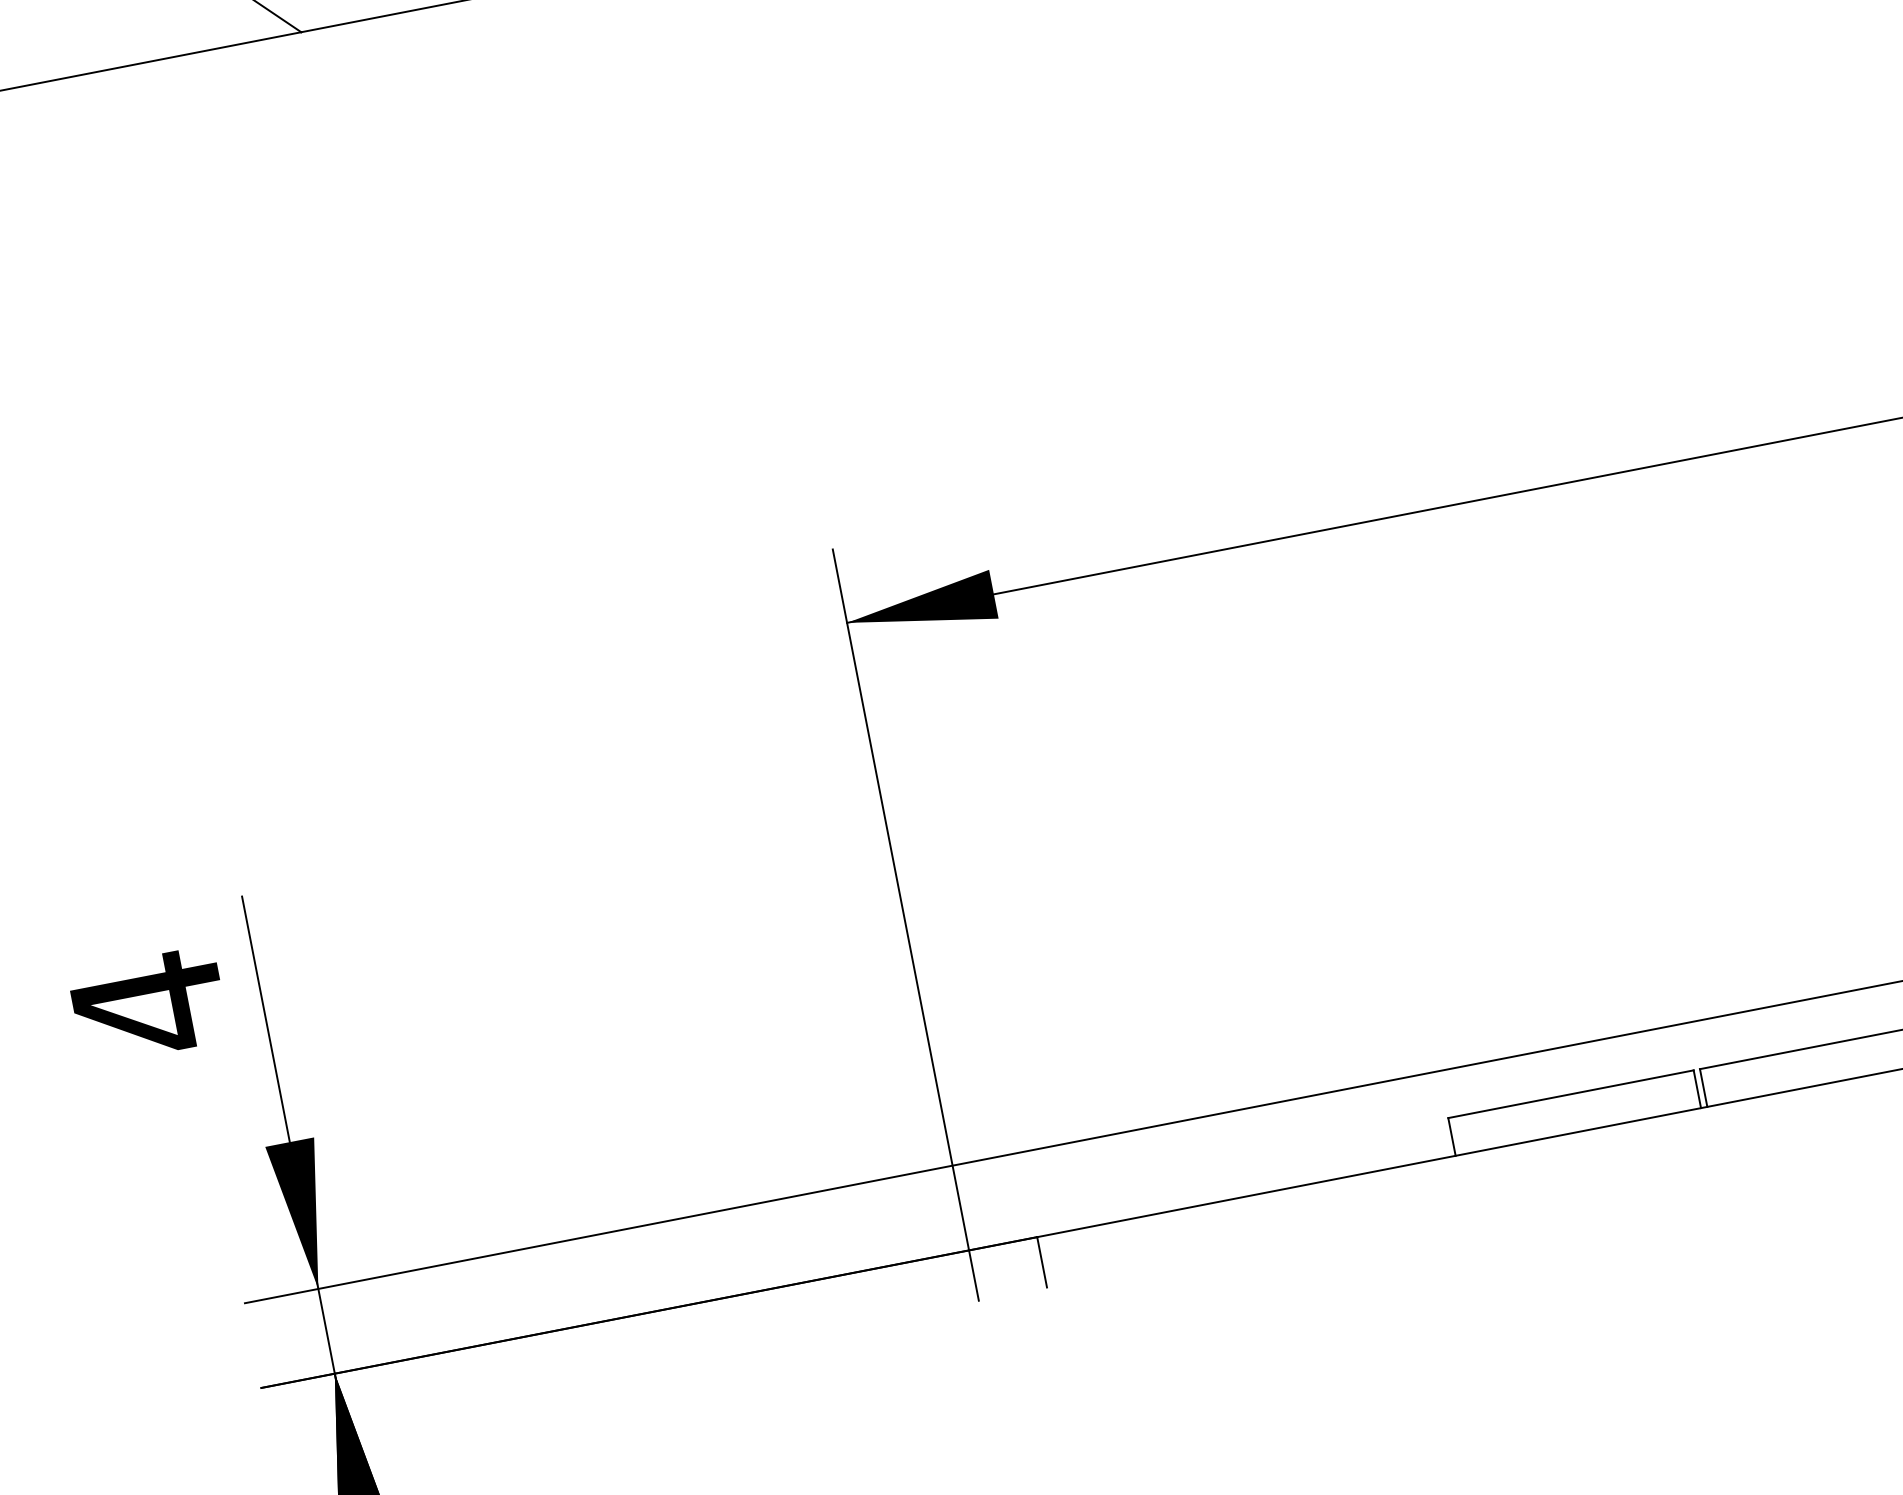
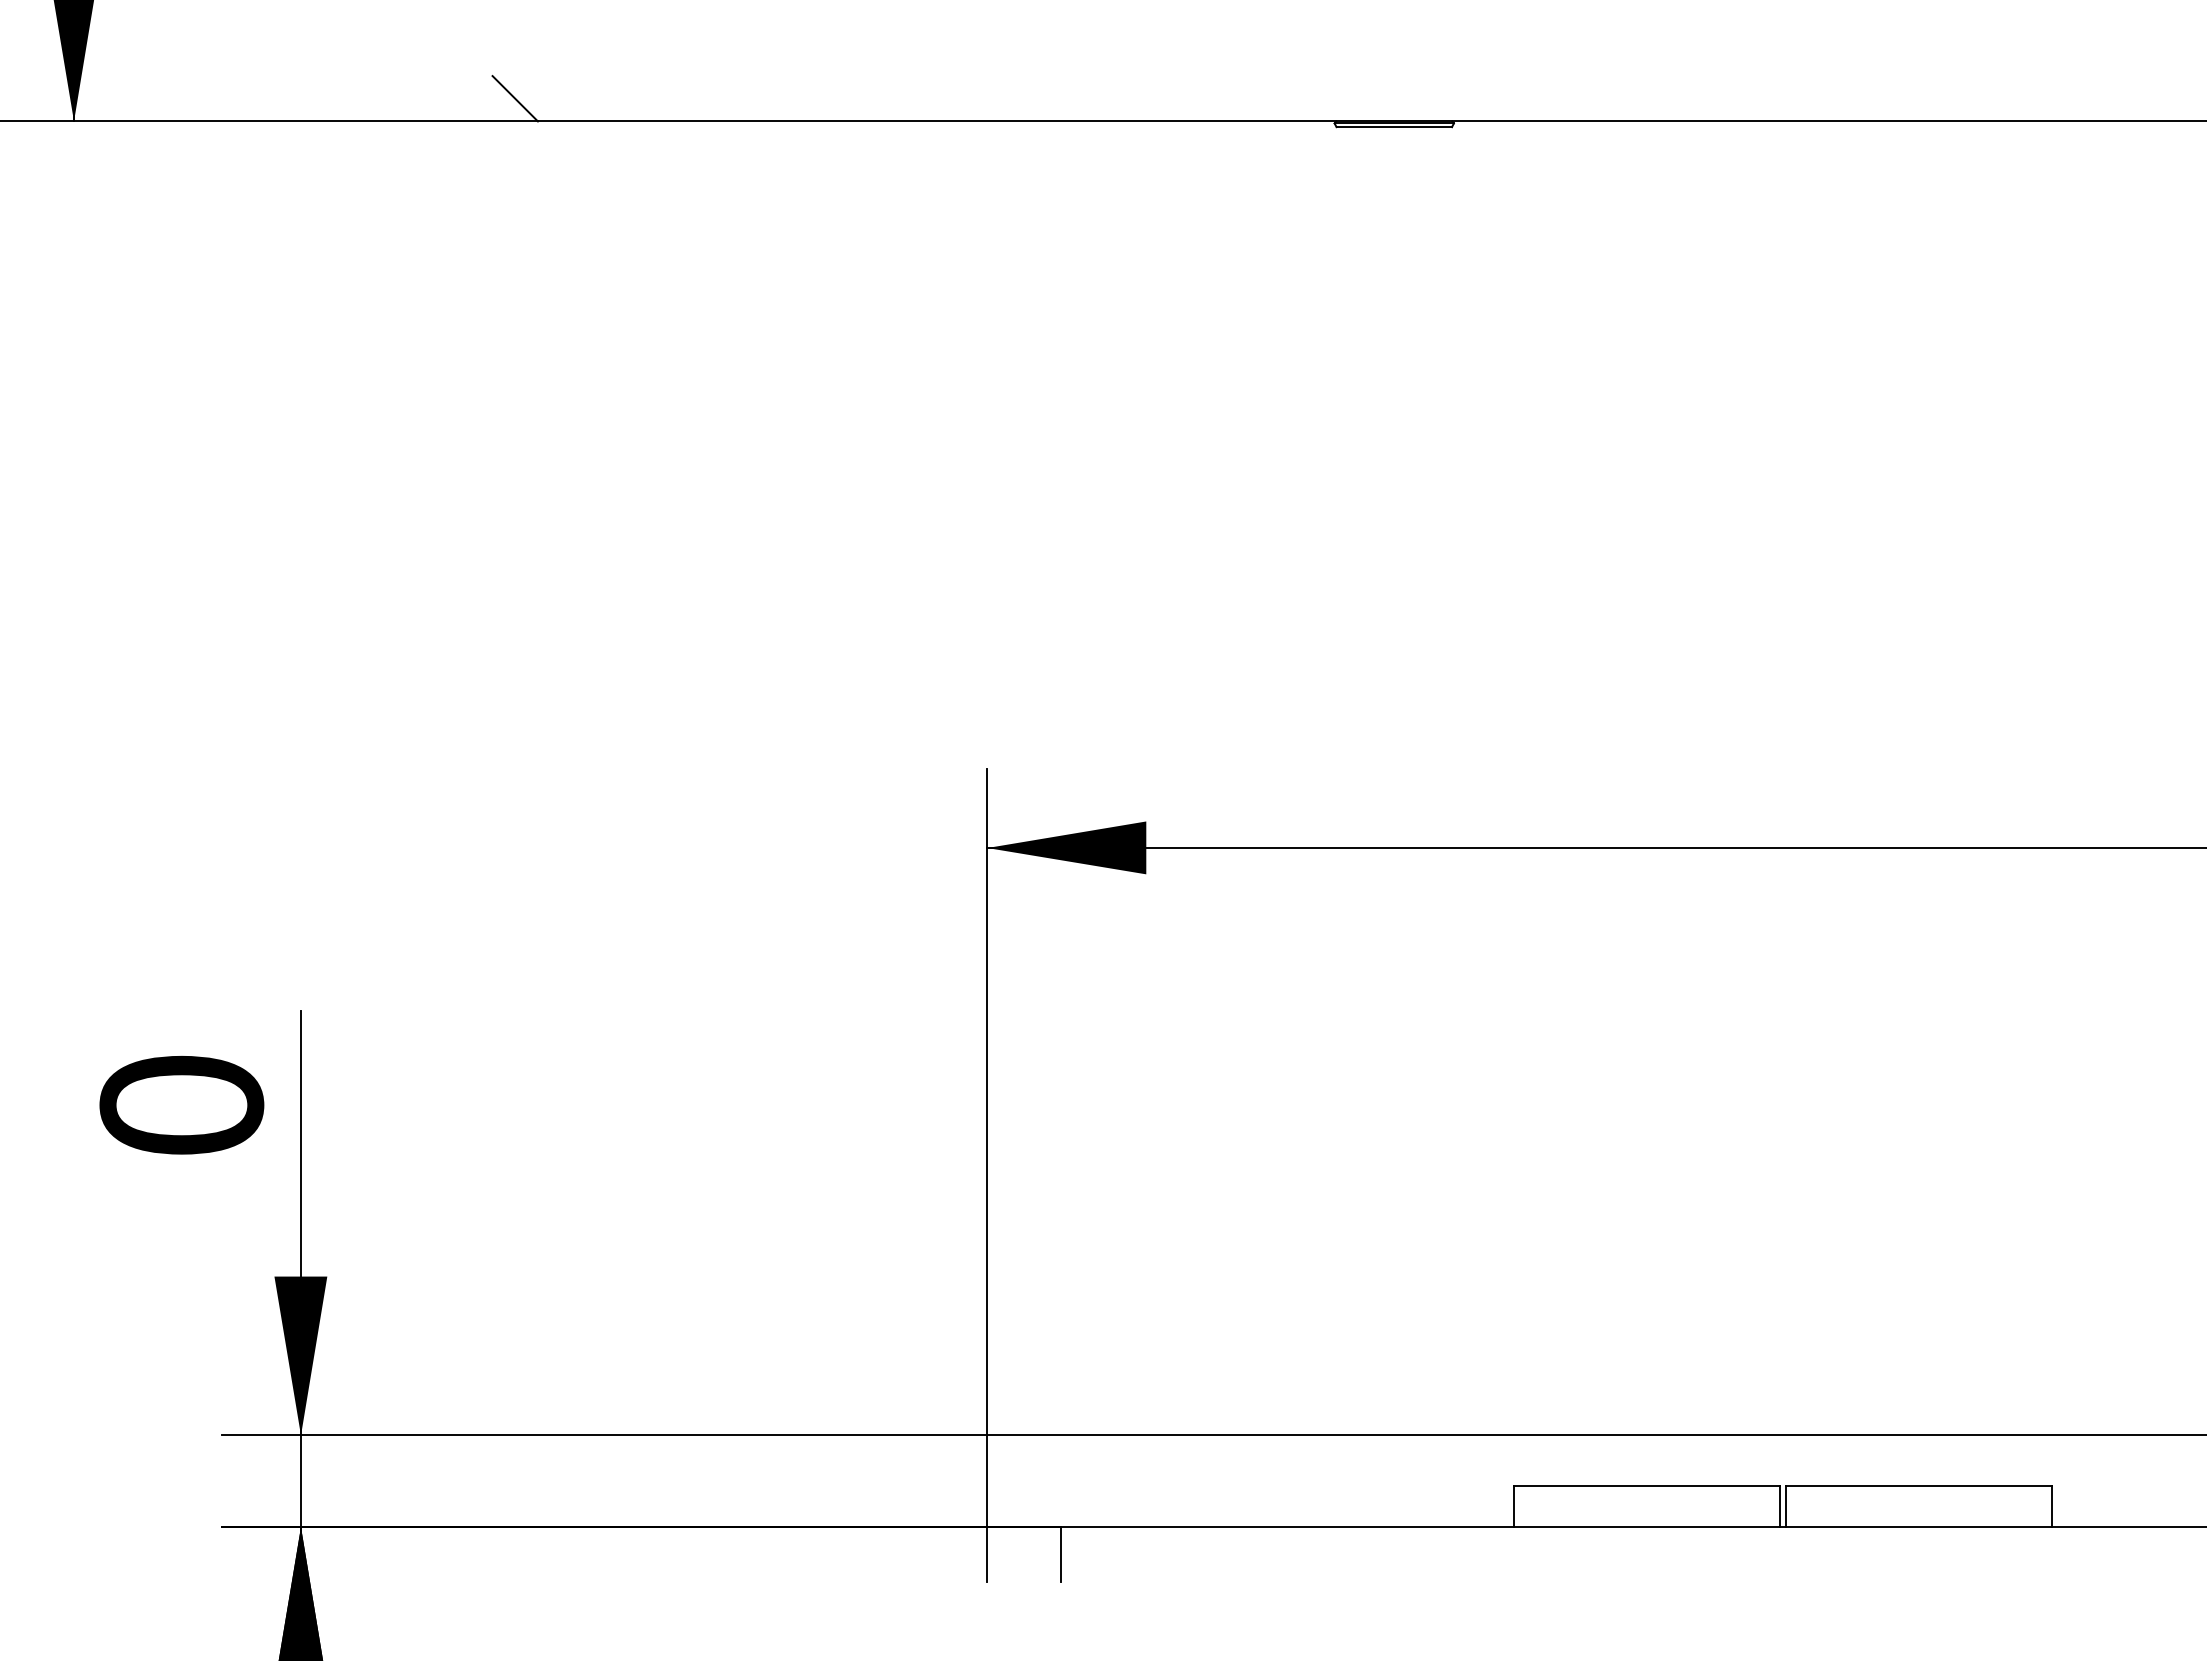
text: (148, 1005) -> (181, 1105), 4 -> 0

